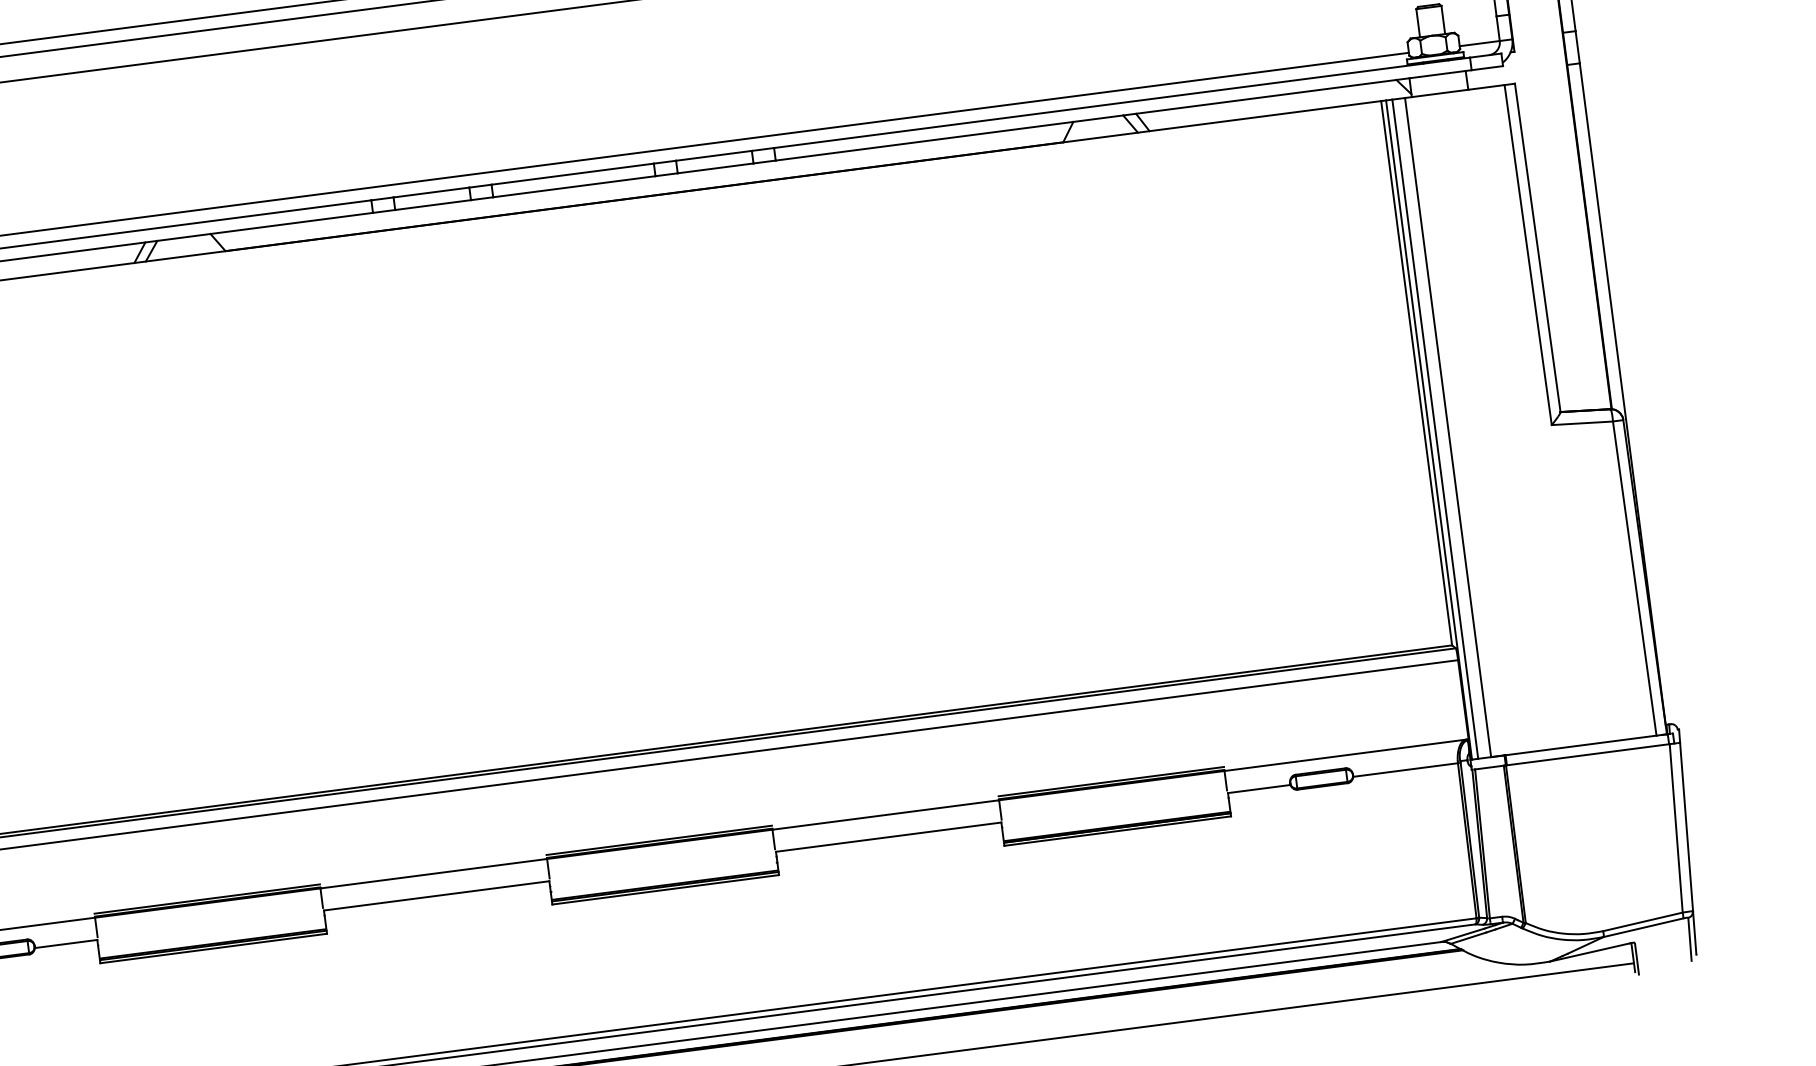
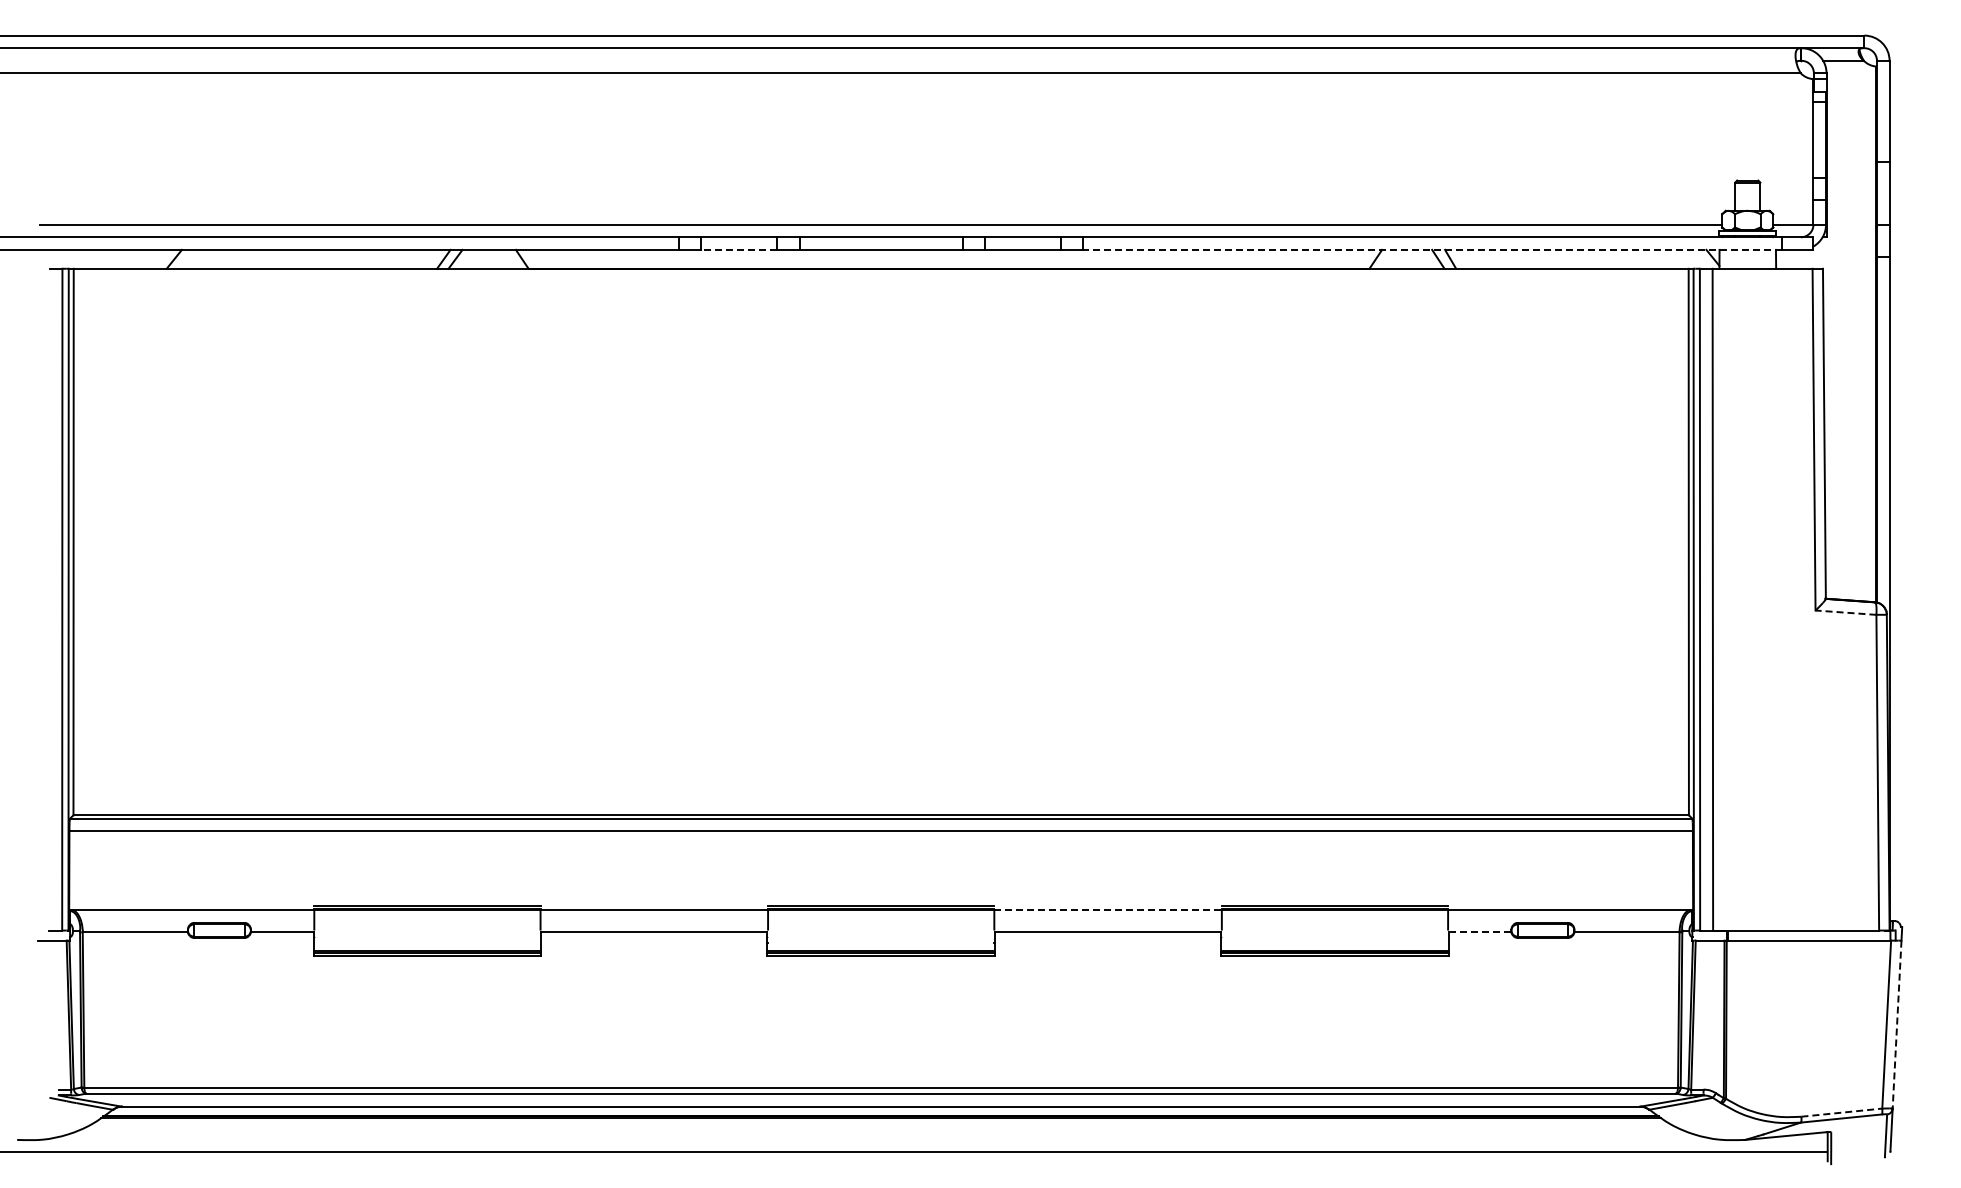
line: (1123, 115) -> (1432, 249), solid -> dashed
line: (432, 204) -> (738, 249), solid -> dashed
line: (1581, 423) -> (1845, 612), solid -> dashed
line: (1259, 789) -> (1480, 932), solid -> dashed
line: (885, 815) -> (1107, 910), solid -> dashed
line: (1687, 827) -> (1897, 1025), solid -> dashed
line: (1642, 921) -> (1841, 1112), solid -> dashed

